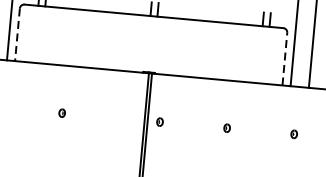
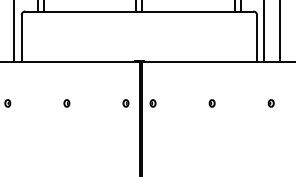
line: (17, 34) -> (21, 38), dashed -> solid
line: (285, 58) -> (257, 37), dashed -> solid
part: (128, 119) -> (125, 103), added

